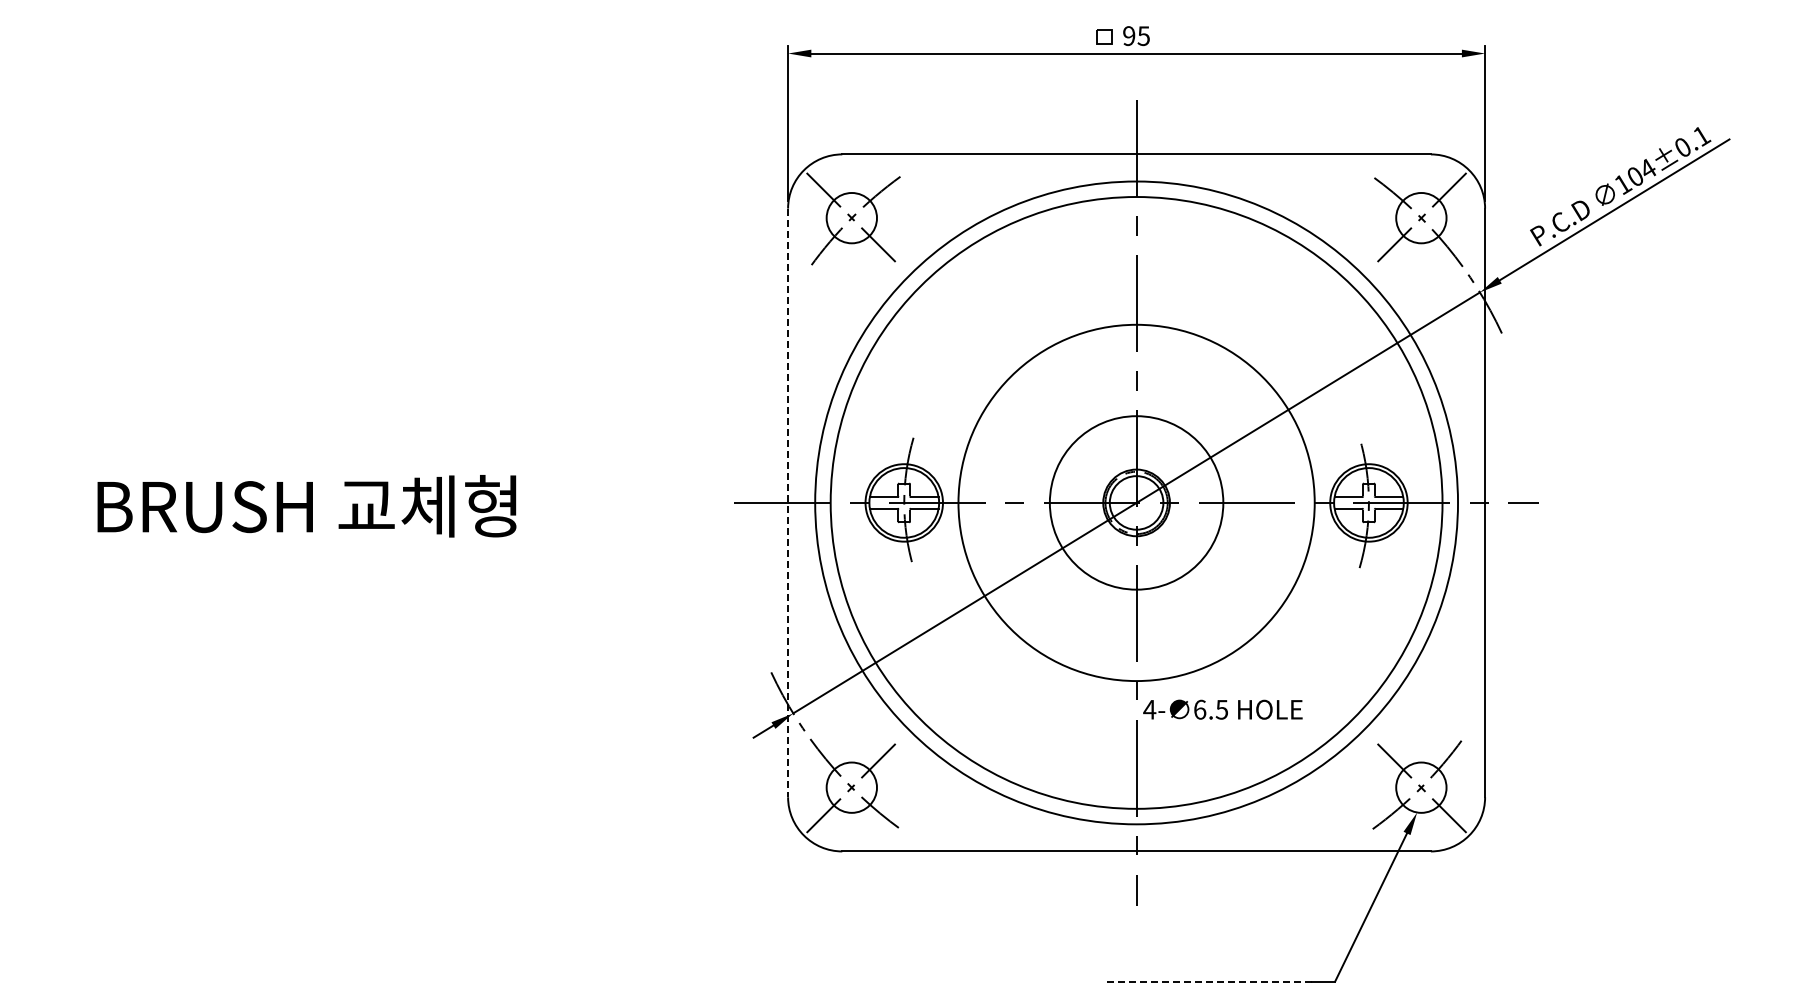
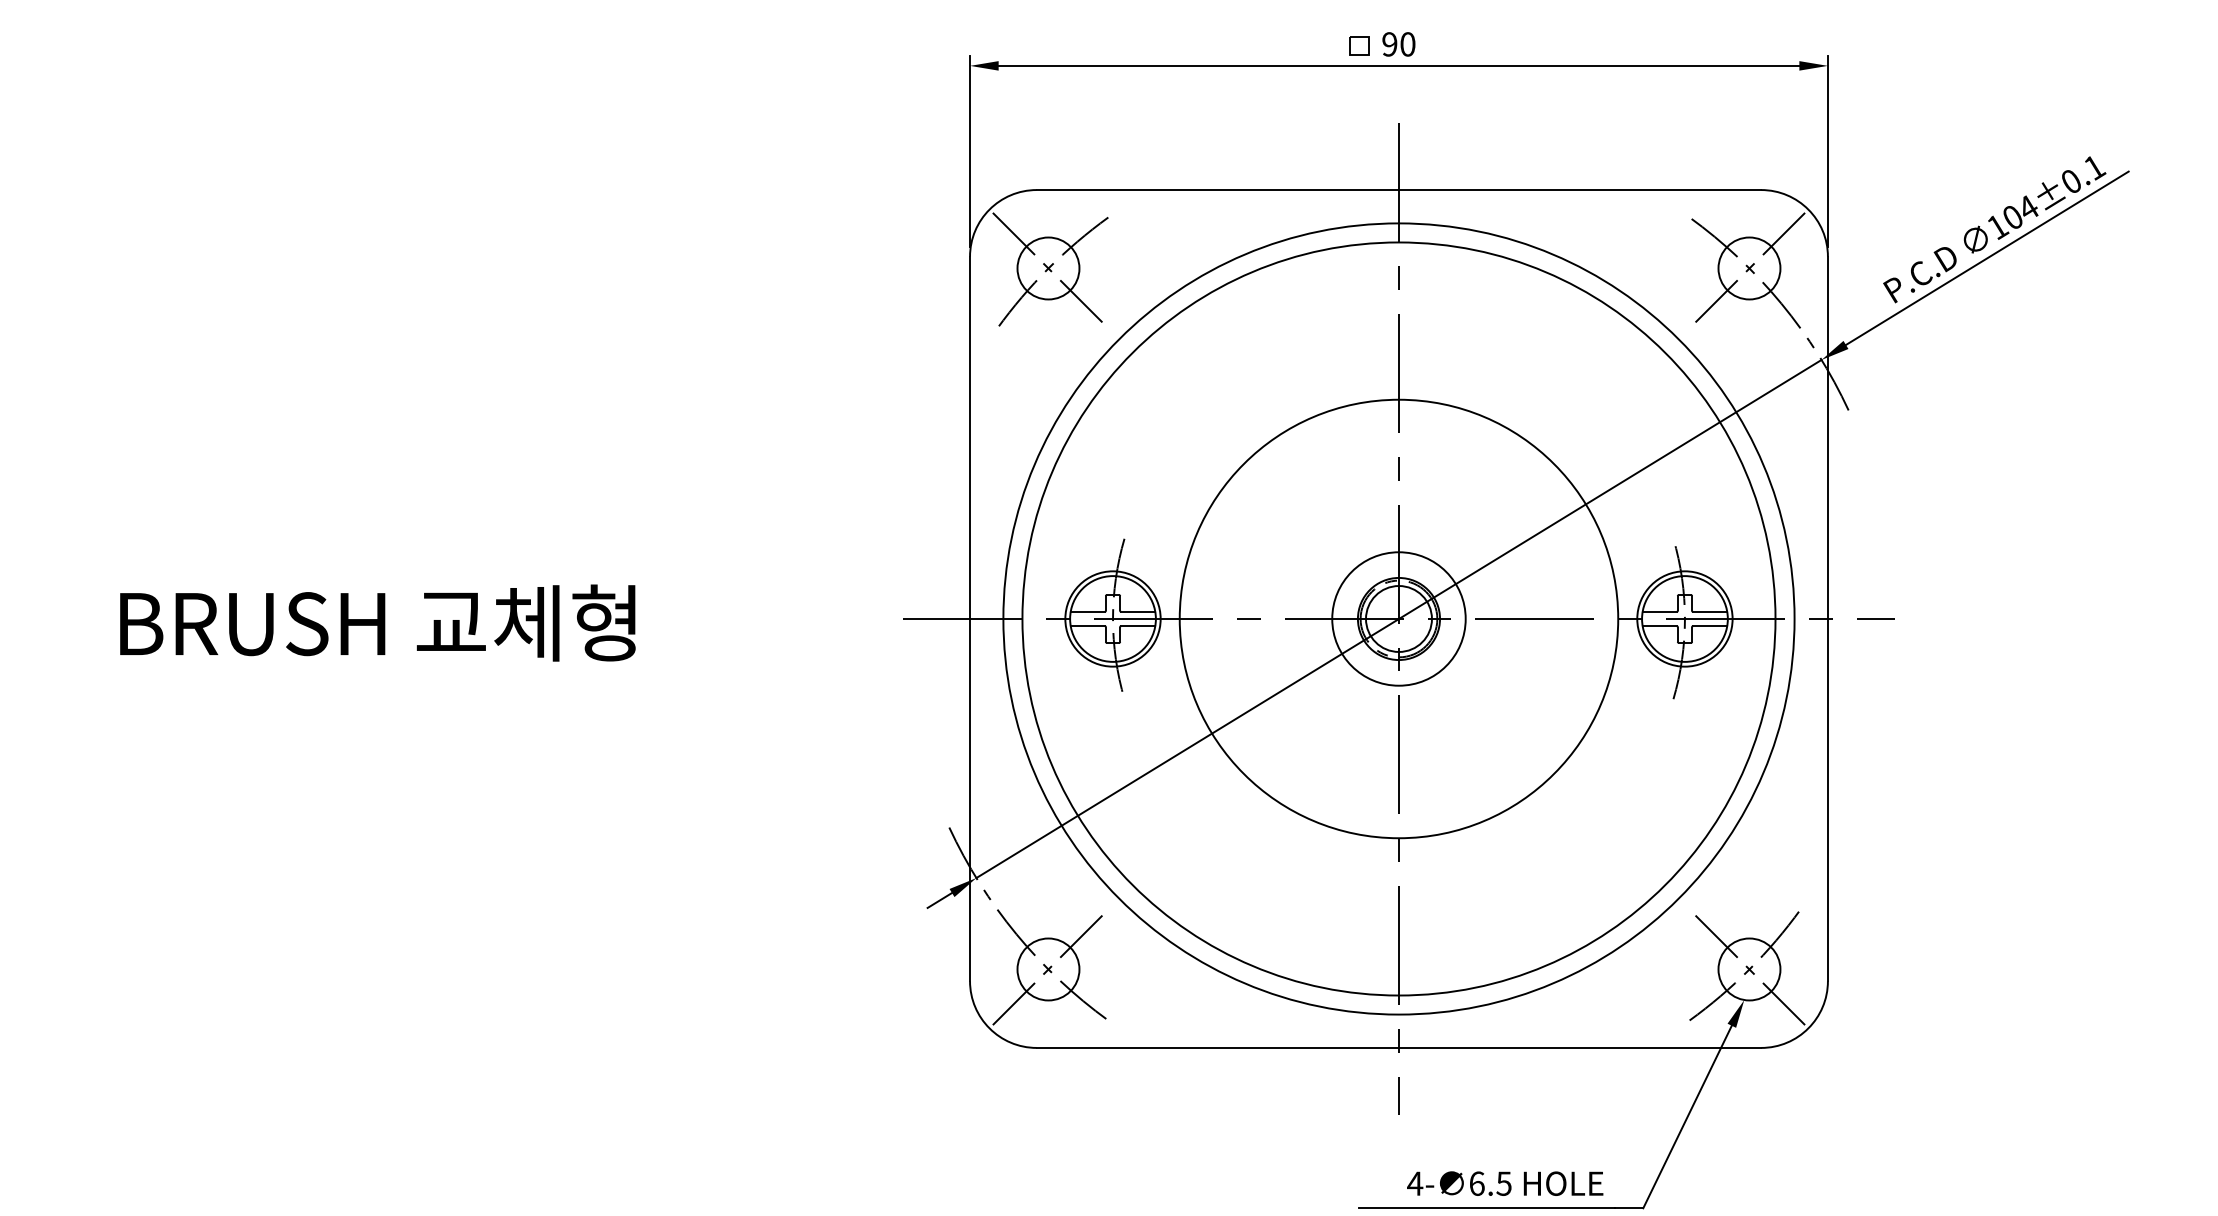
text: (1143, 35) -> (1407, 43), 95 -> 90
circle: (1136, 502) -> (1398, 618), size x0.62
line: (788, 503) -> (970, 619), dashed -> solid
text: (1222, 709) -> (1504, 1183), moved
line: (1208, 981) -> (1487, 1208), dashed -> solid

